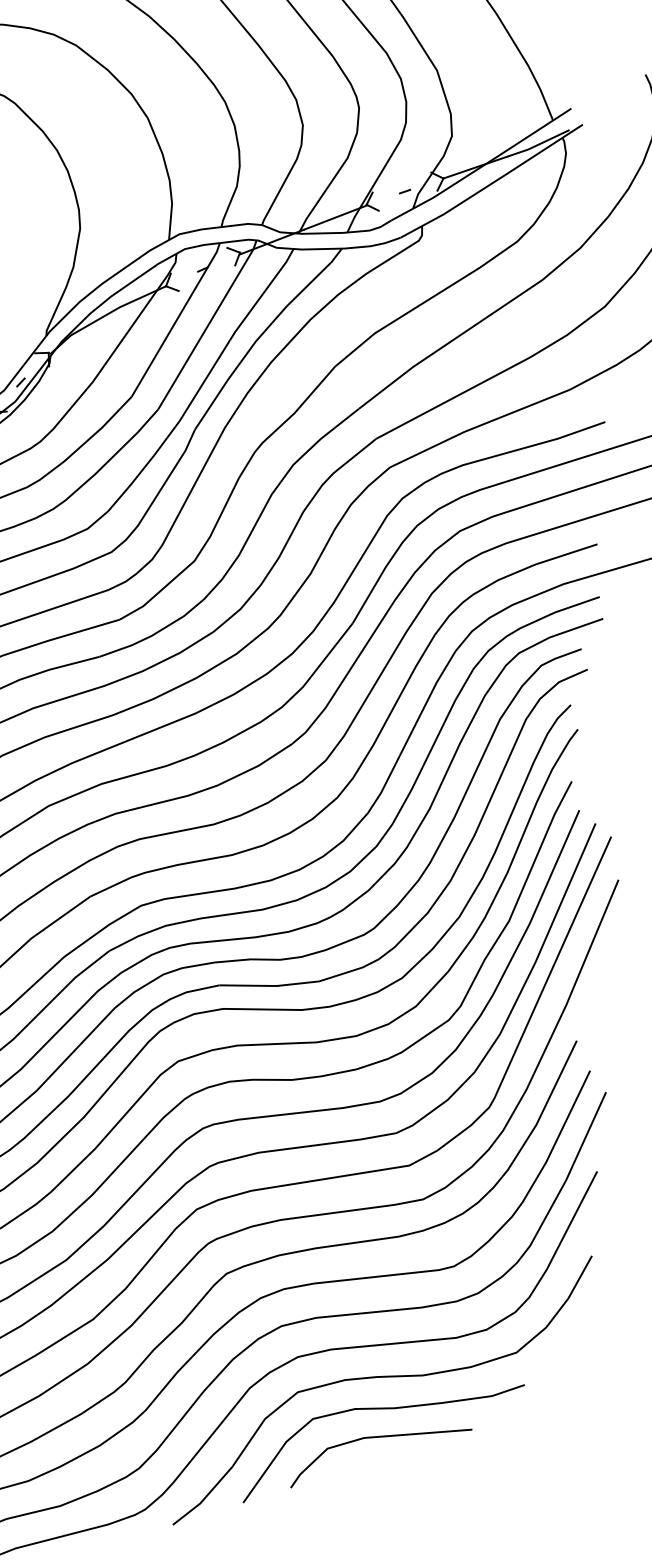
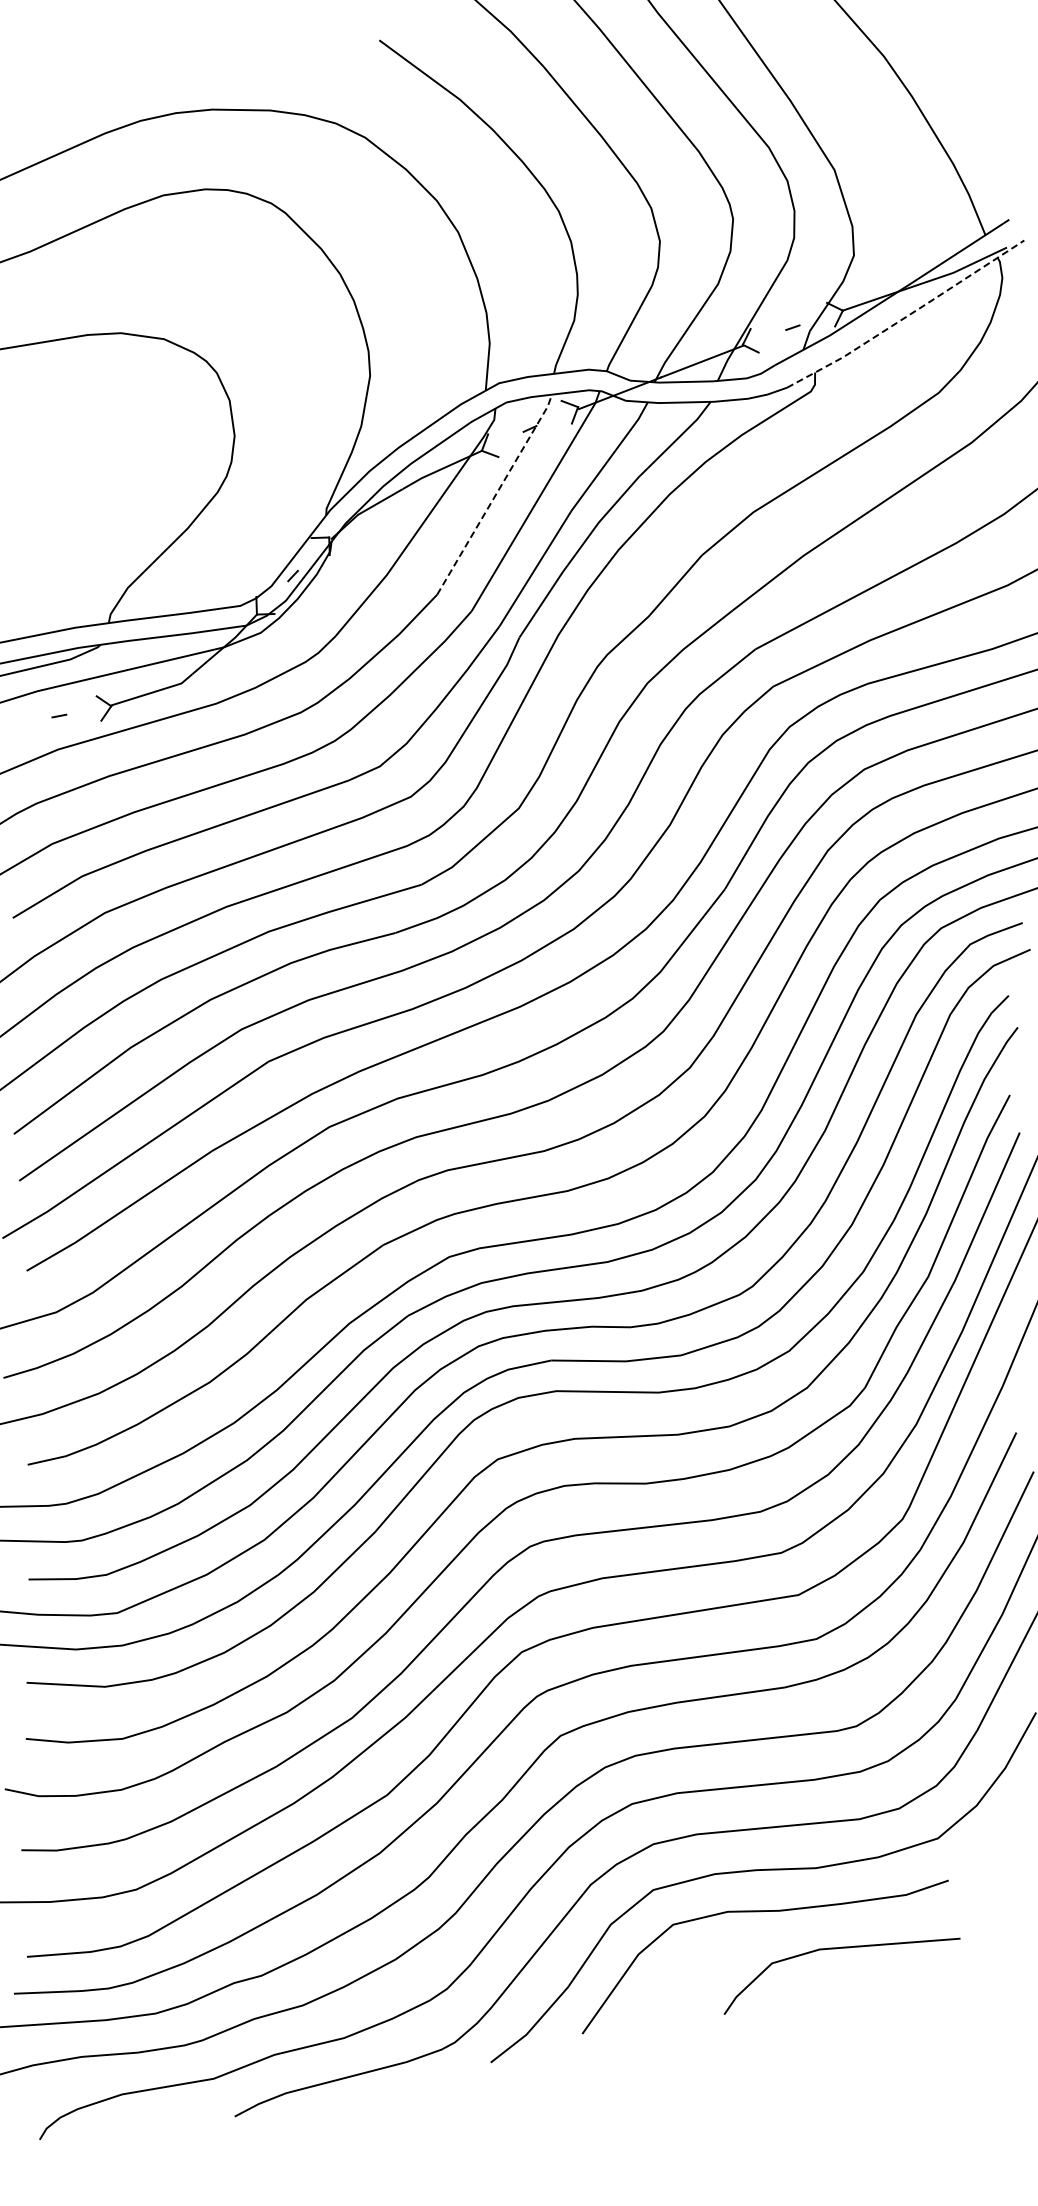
line: (493, 183) -> (907, 316), solid -> dashed
line: (177, 319) -> (496, 494), solid -> dashed
line: (377, 1437) -> (836, 1949), moved

